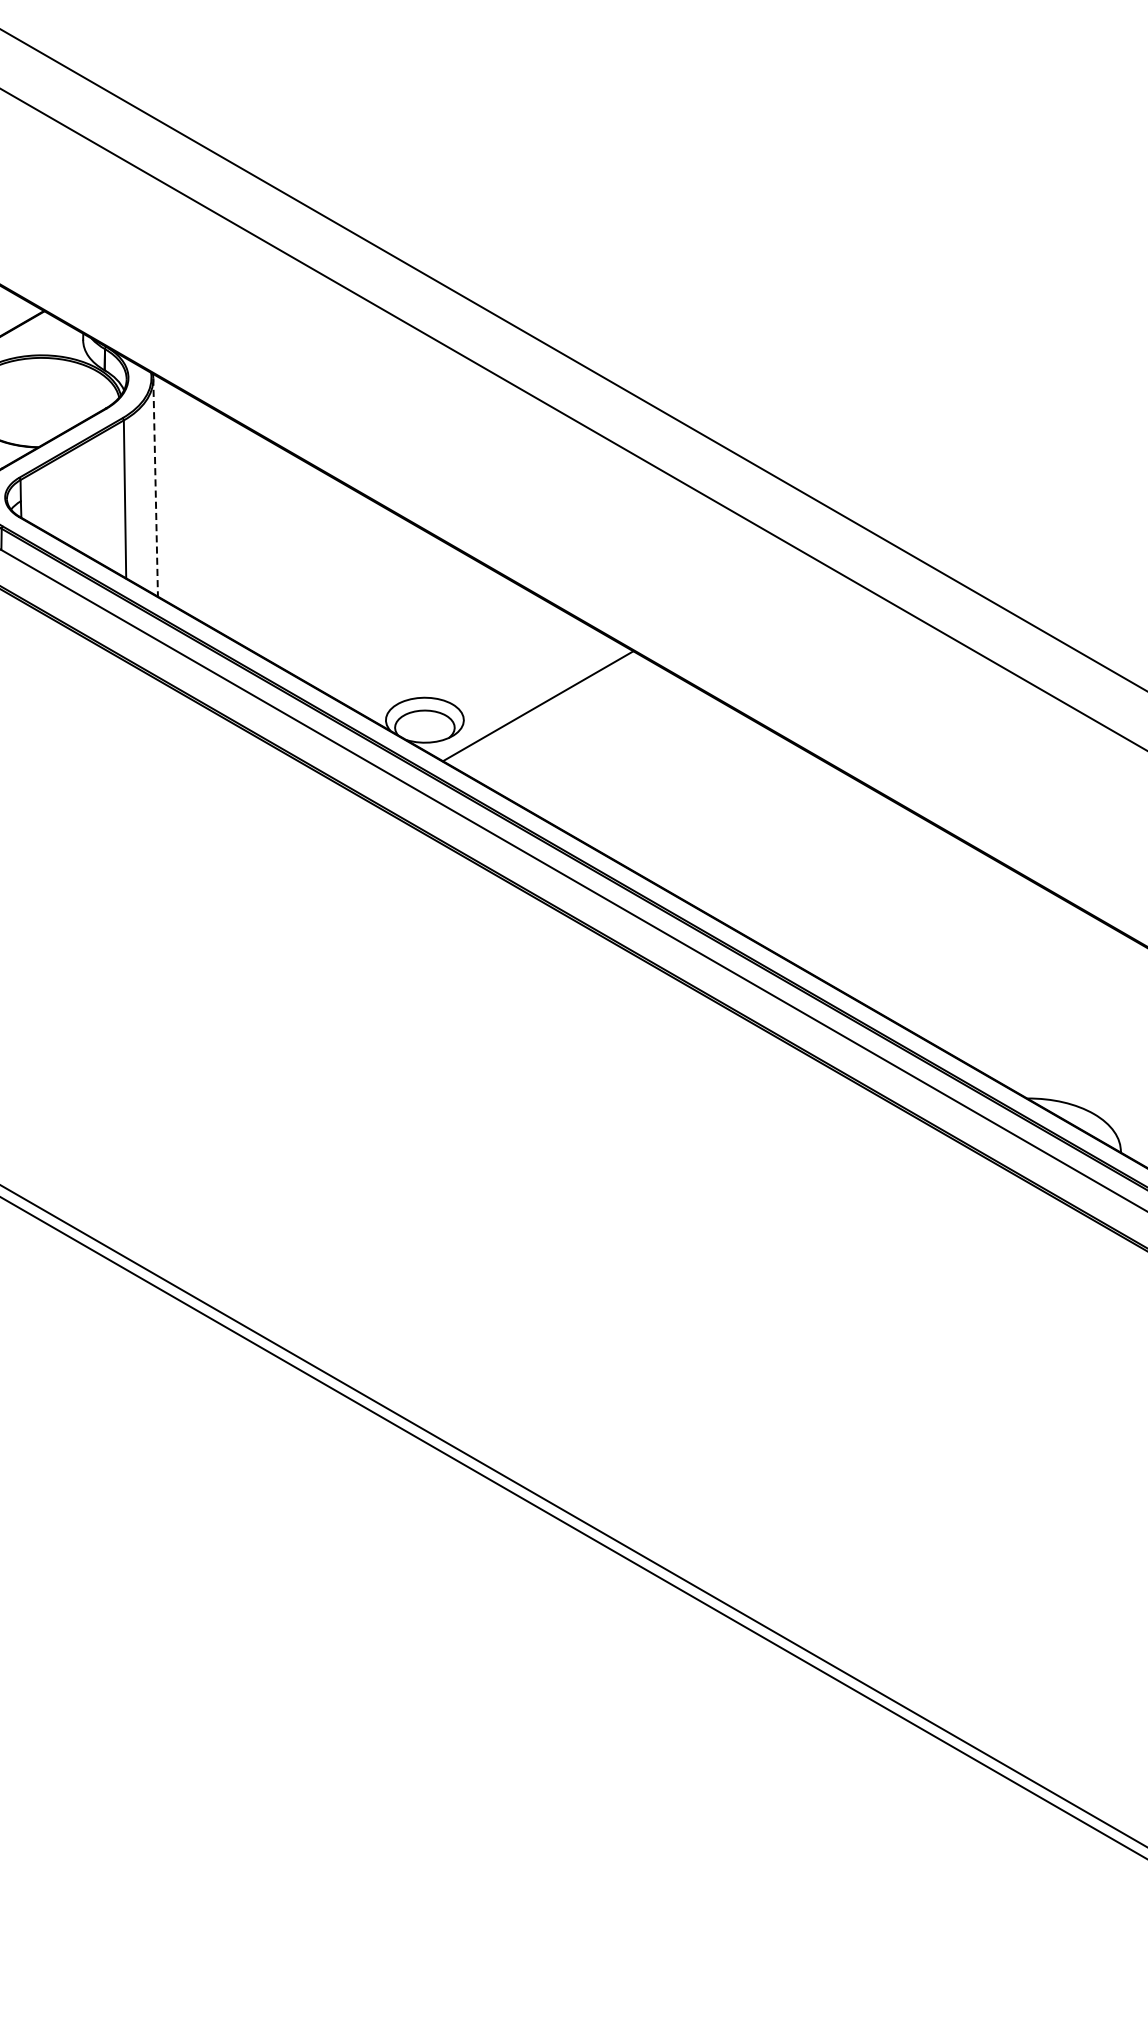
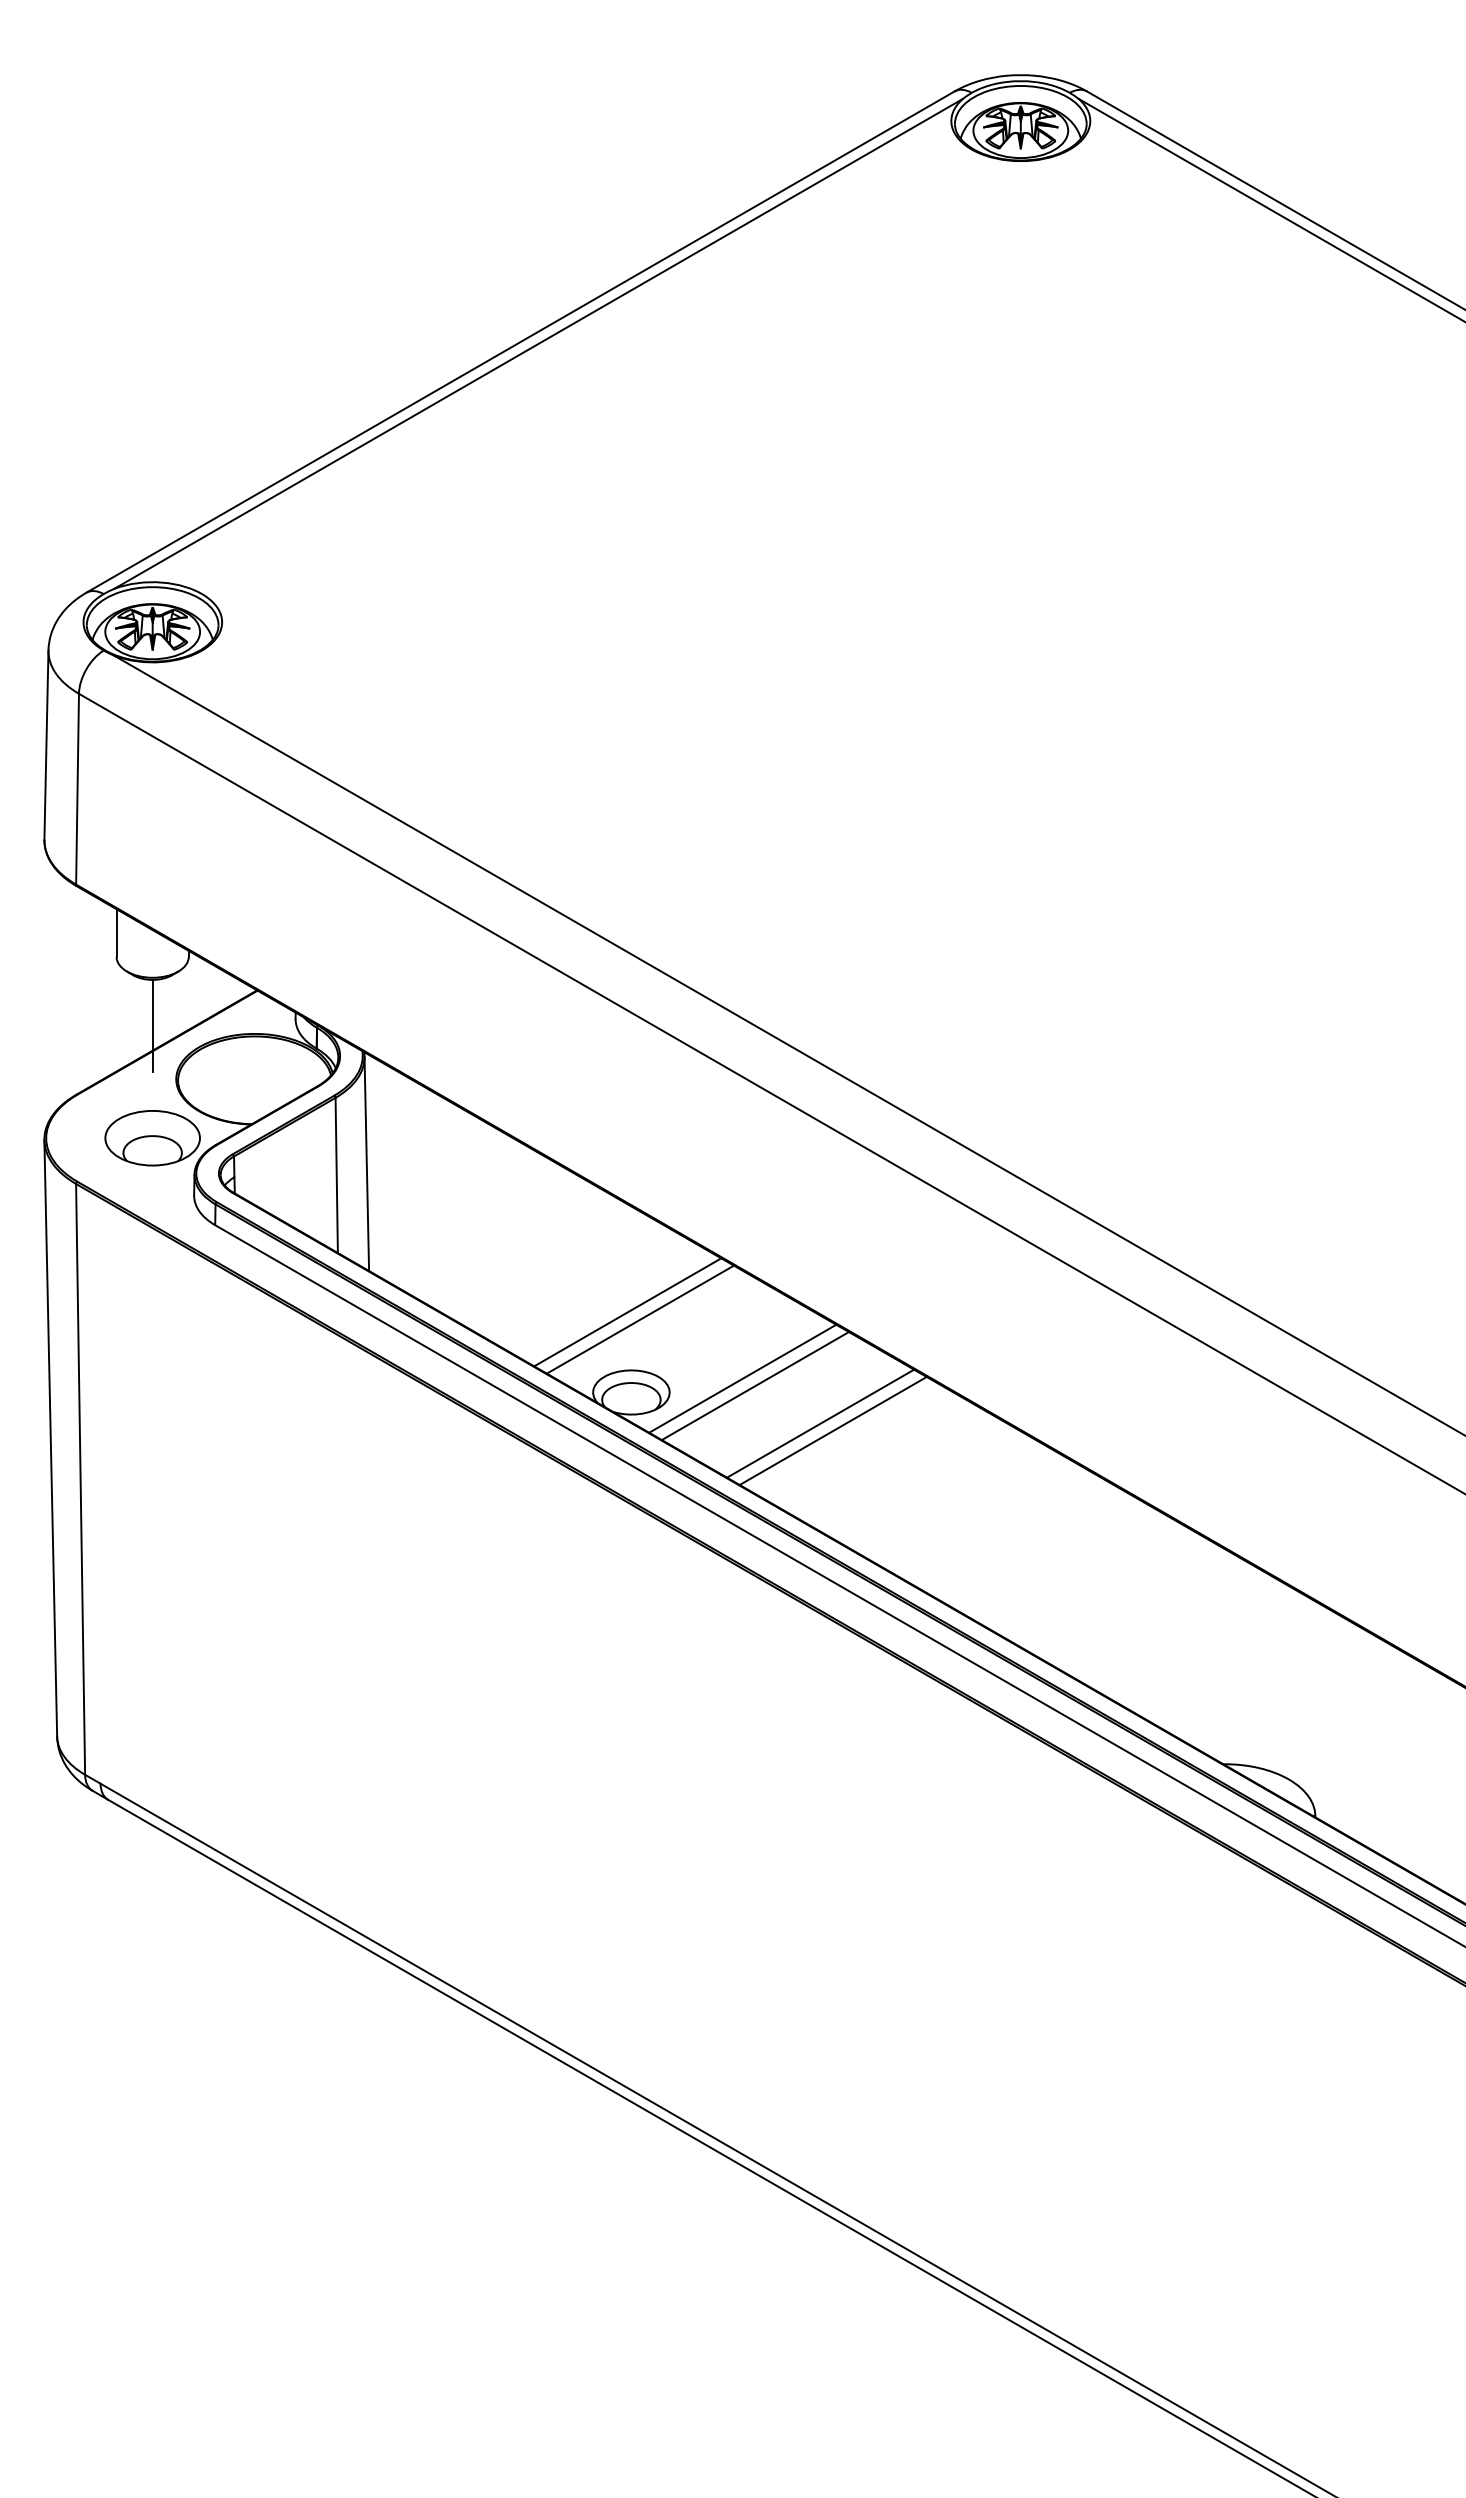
line: (155, 488) -> (366, 1164), dashed -> solid
line: (420, 638) -> (627, 1312), added
line: (433, 645) -> (639, 1319), added
line: (550, 714) -> (754, 1386), added
line: (617, 751) -> (820, 1423), added
line: (629, 758) -> (832, 1430), added

